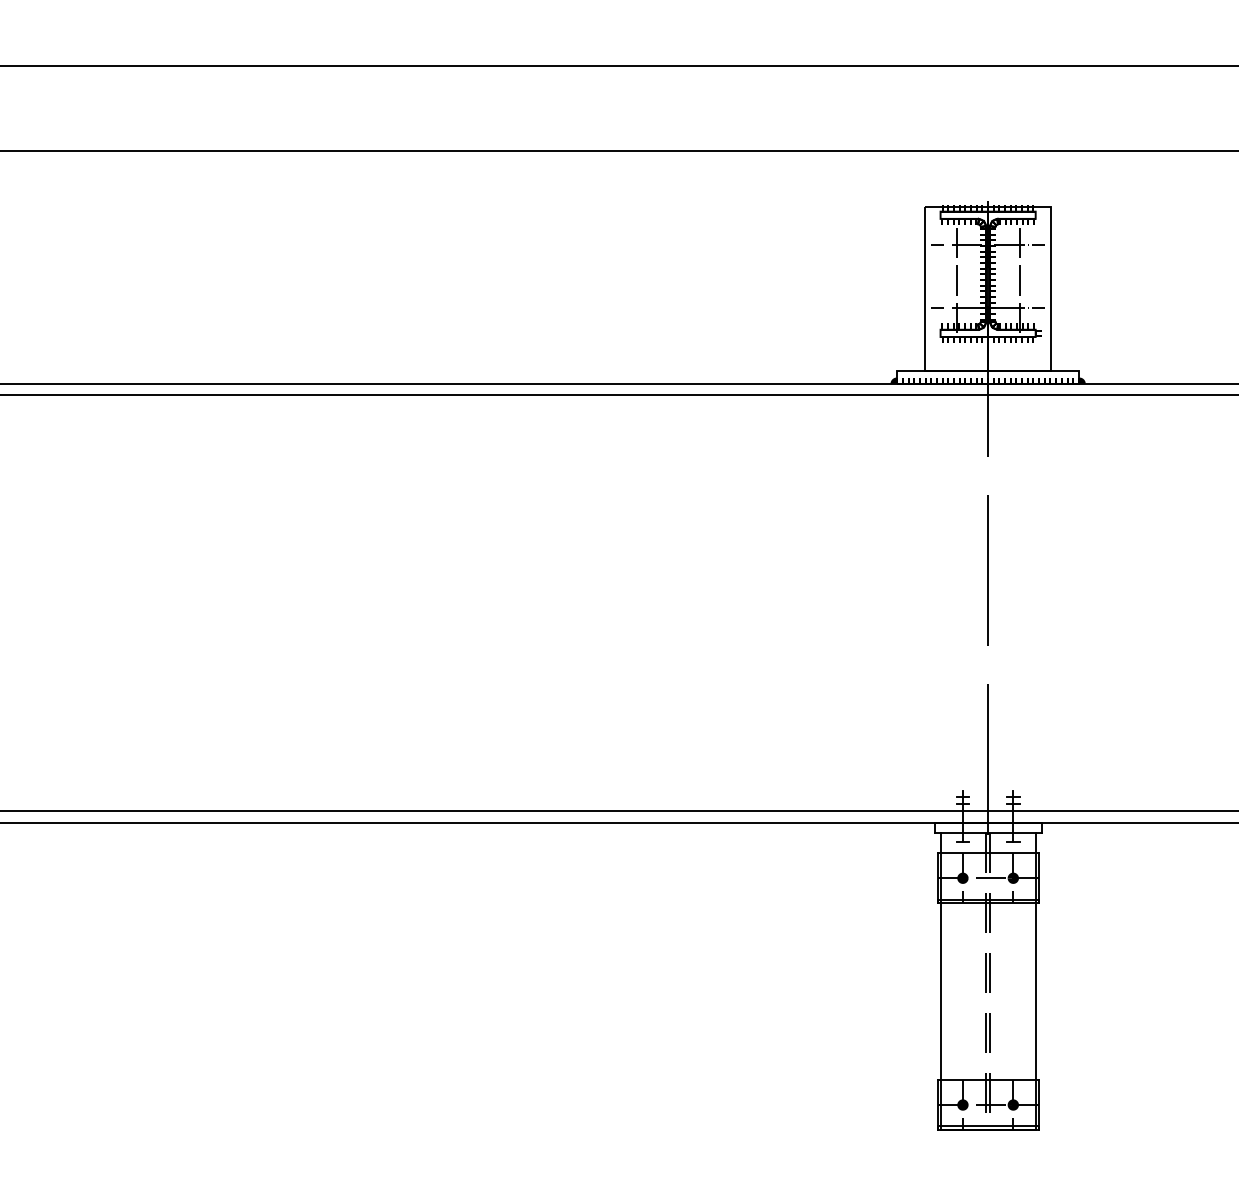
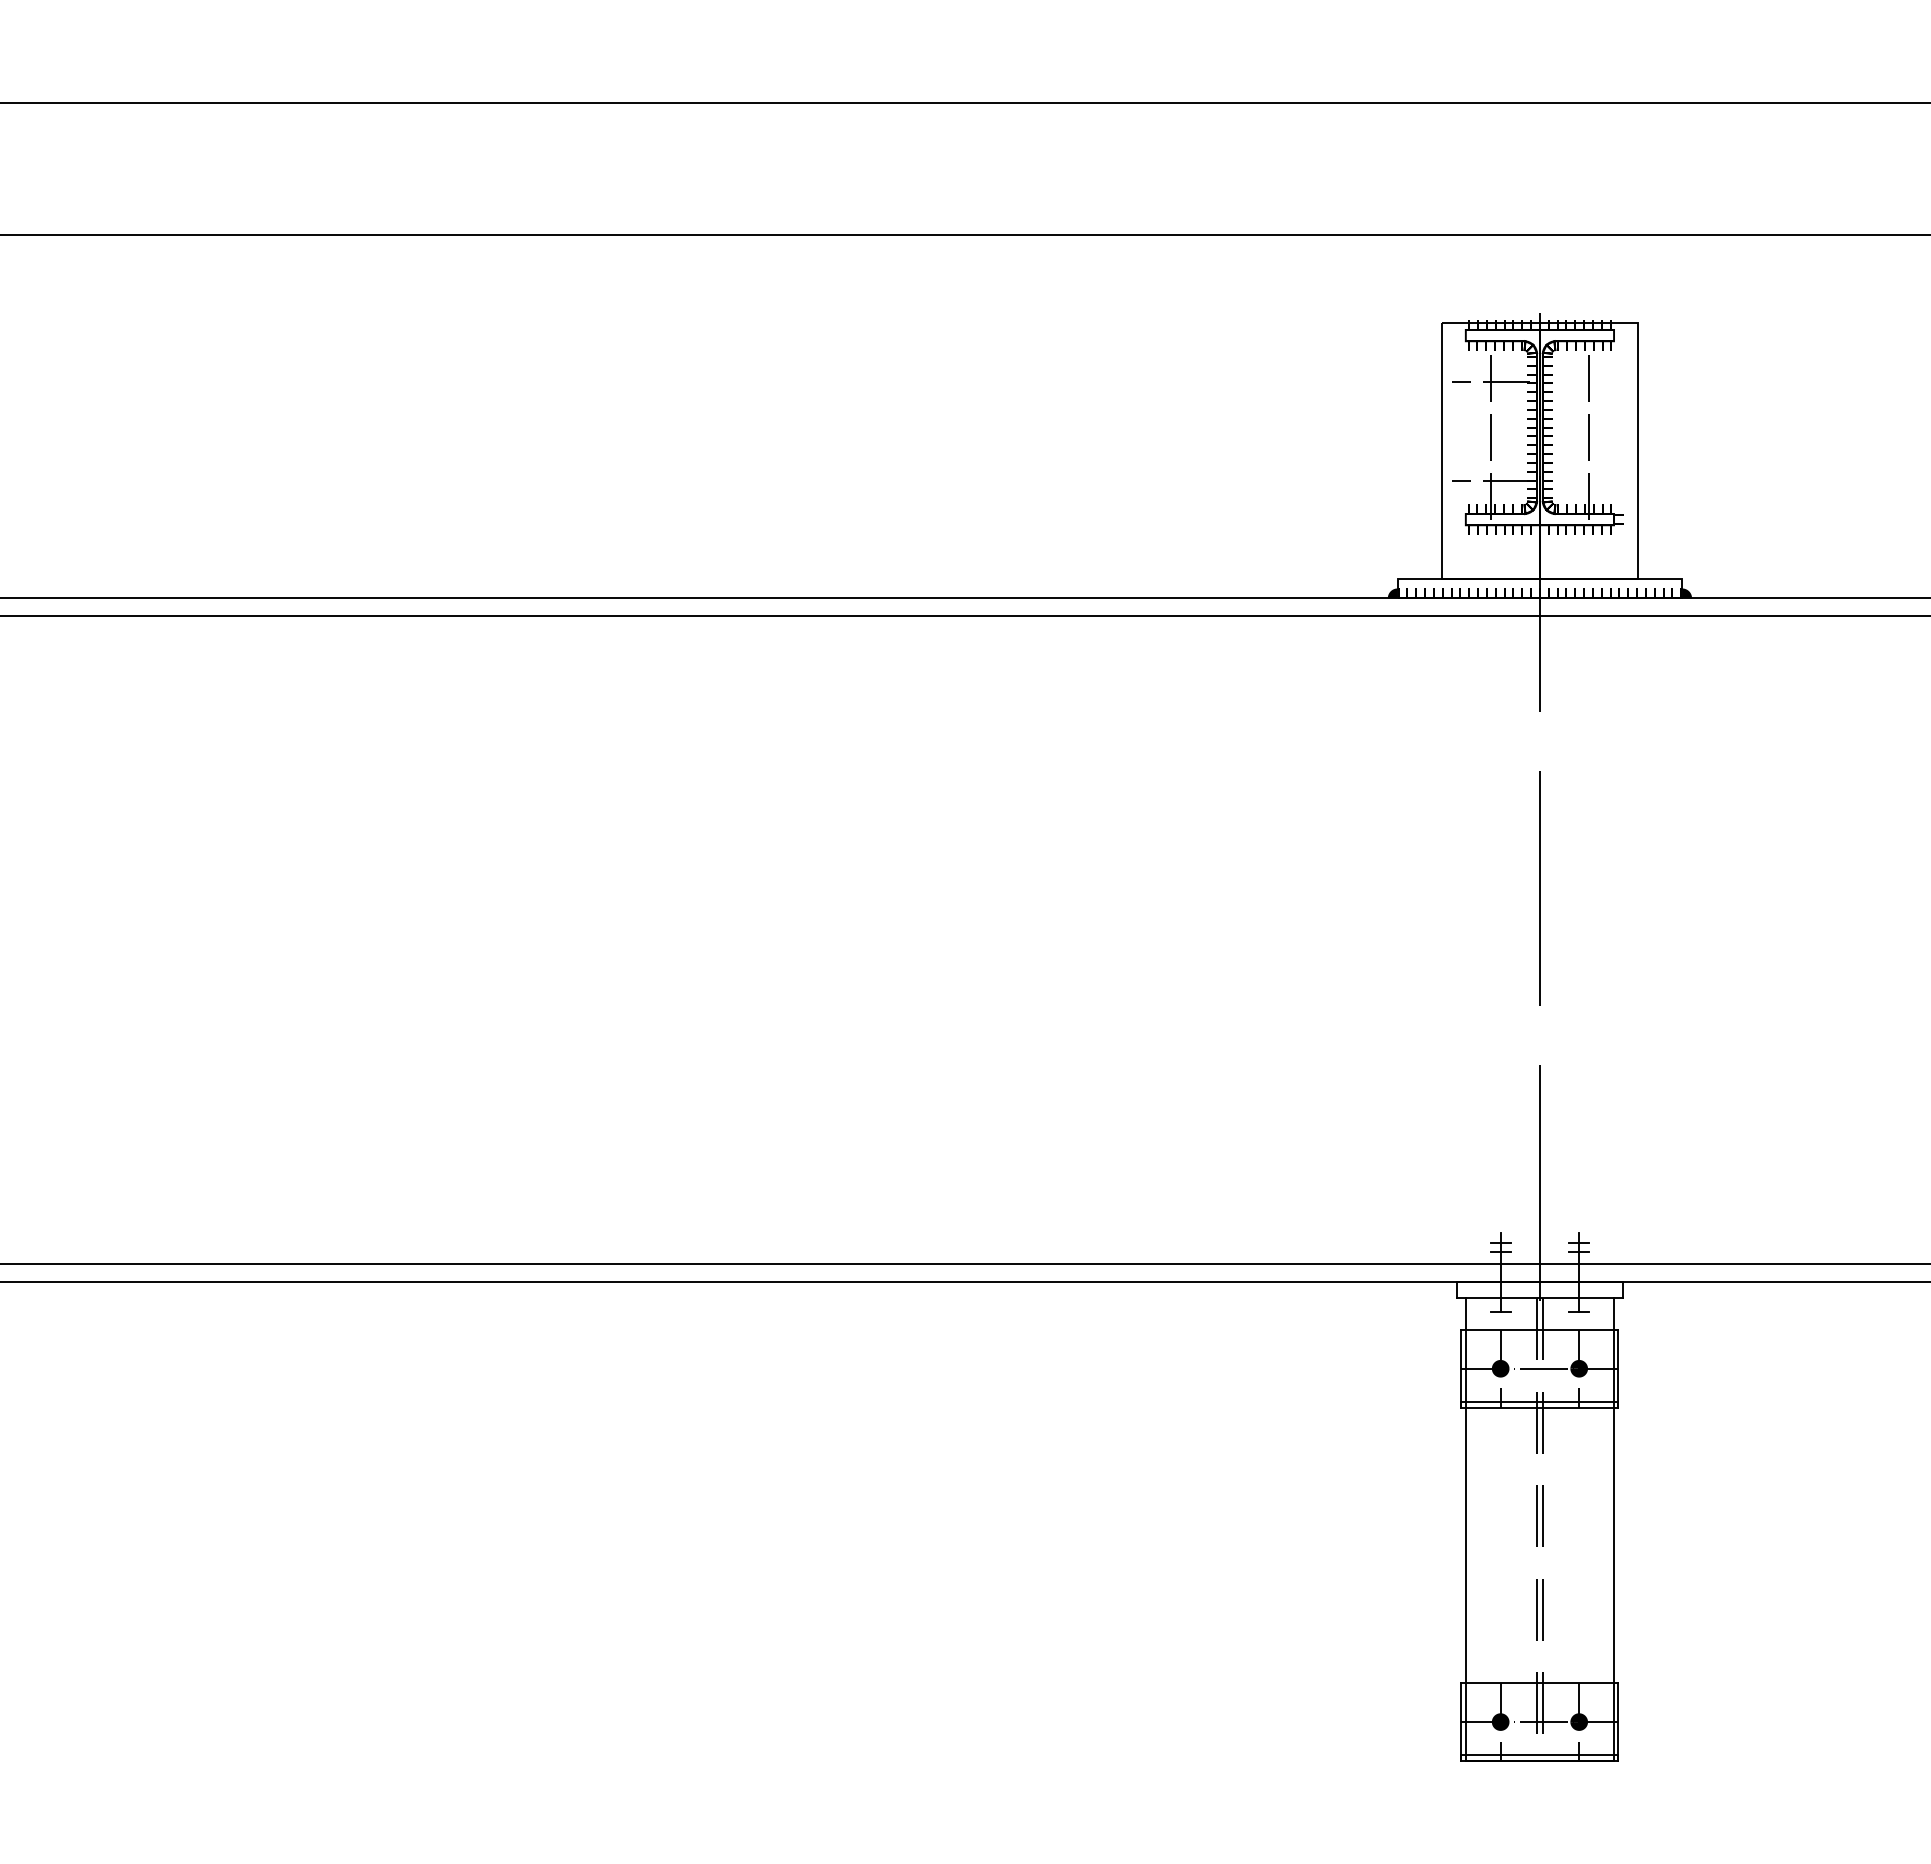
line: (1019, 245) -> (1588, 382), removed
line: (1019, 308) -> (1588, 480), removed

